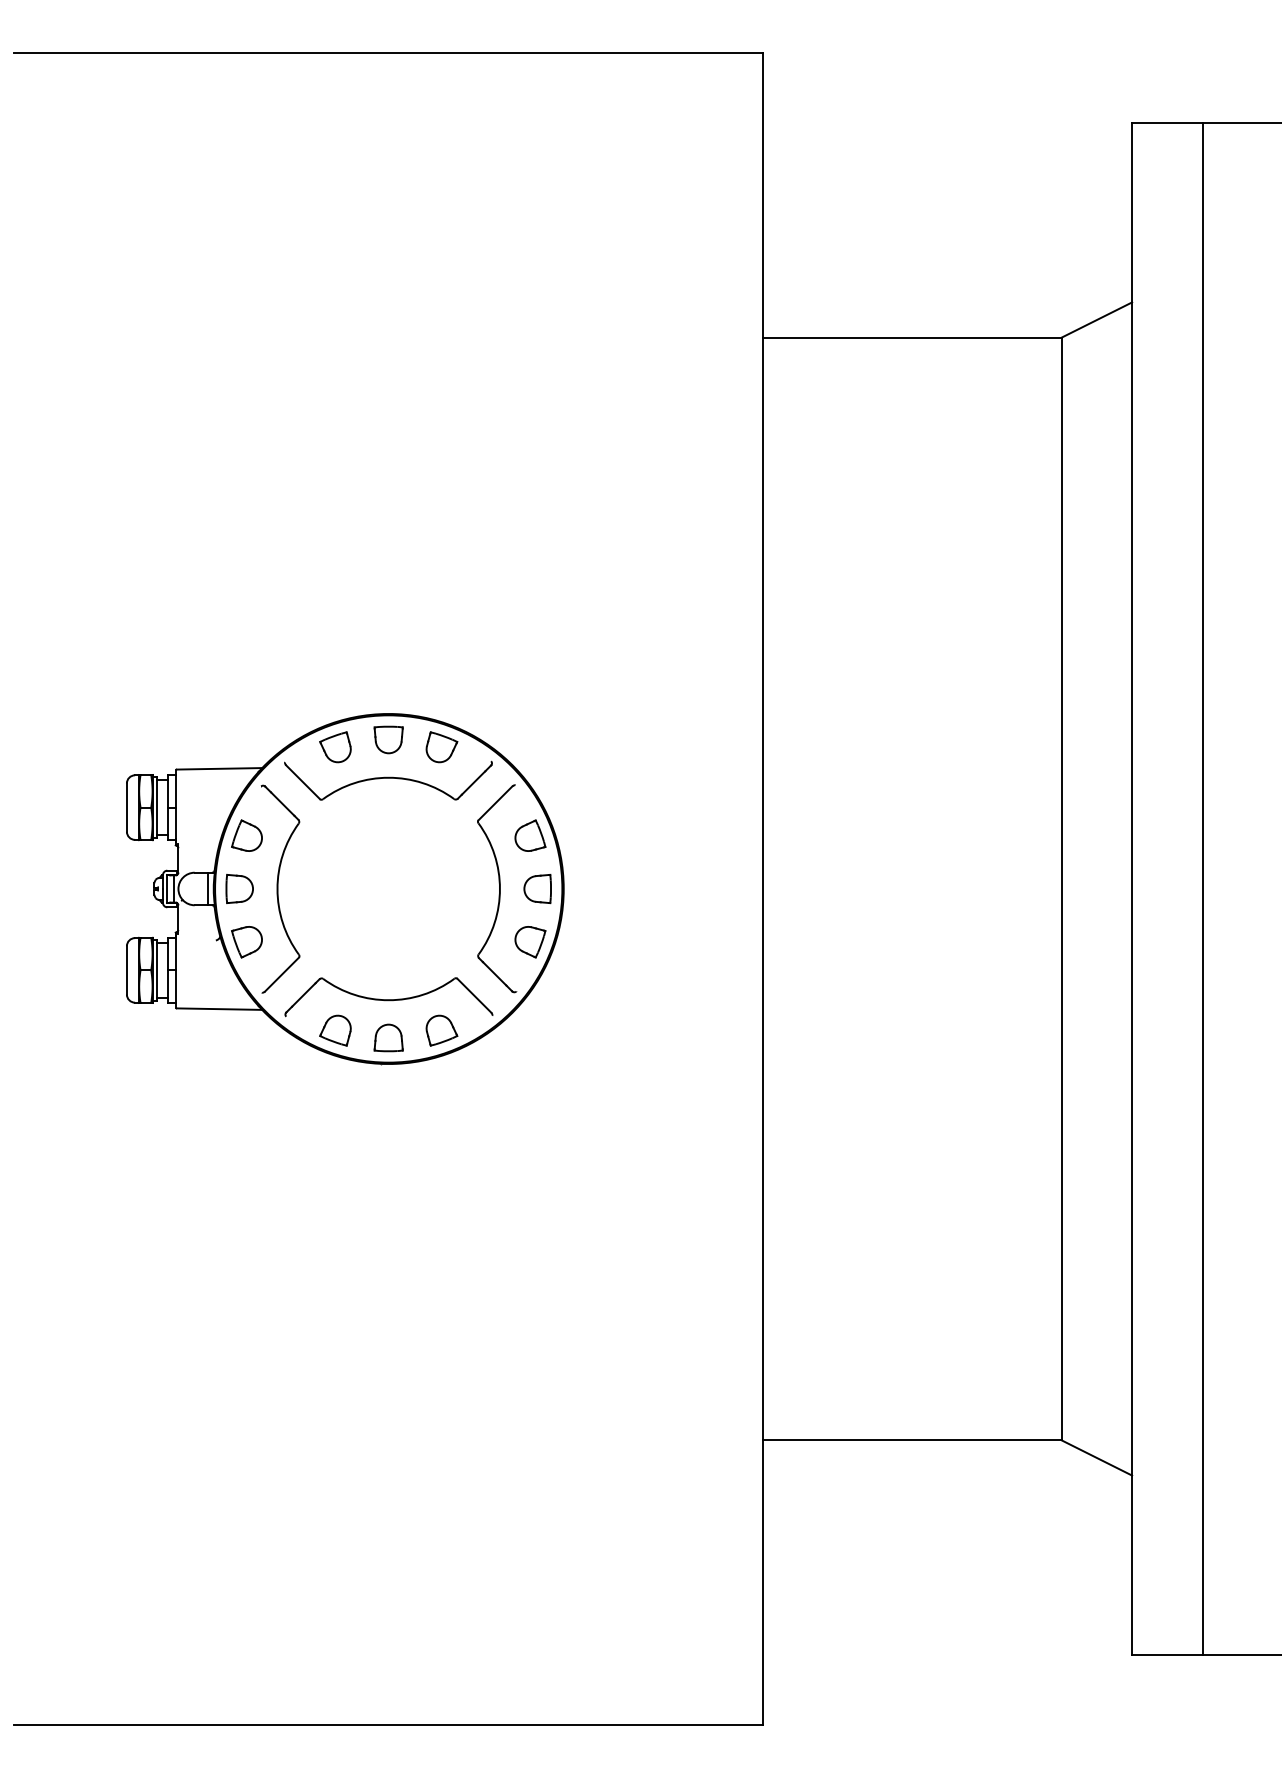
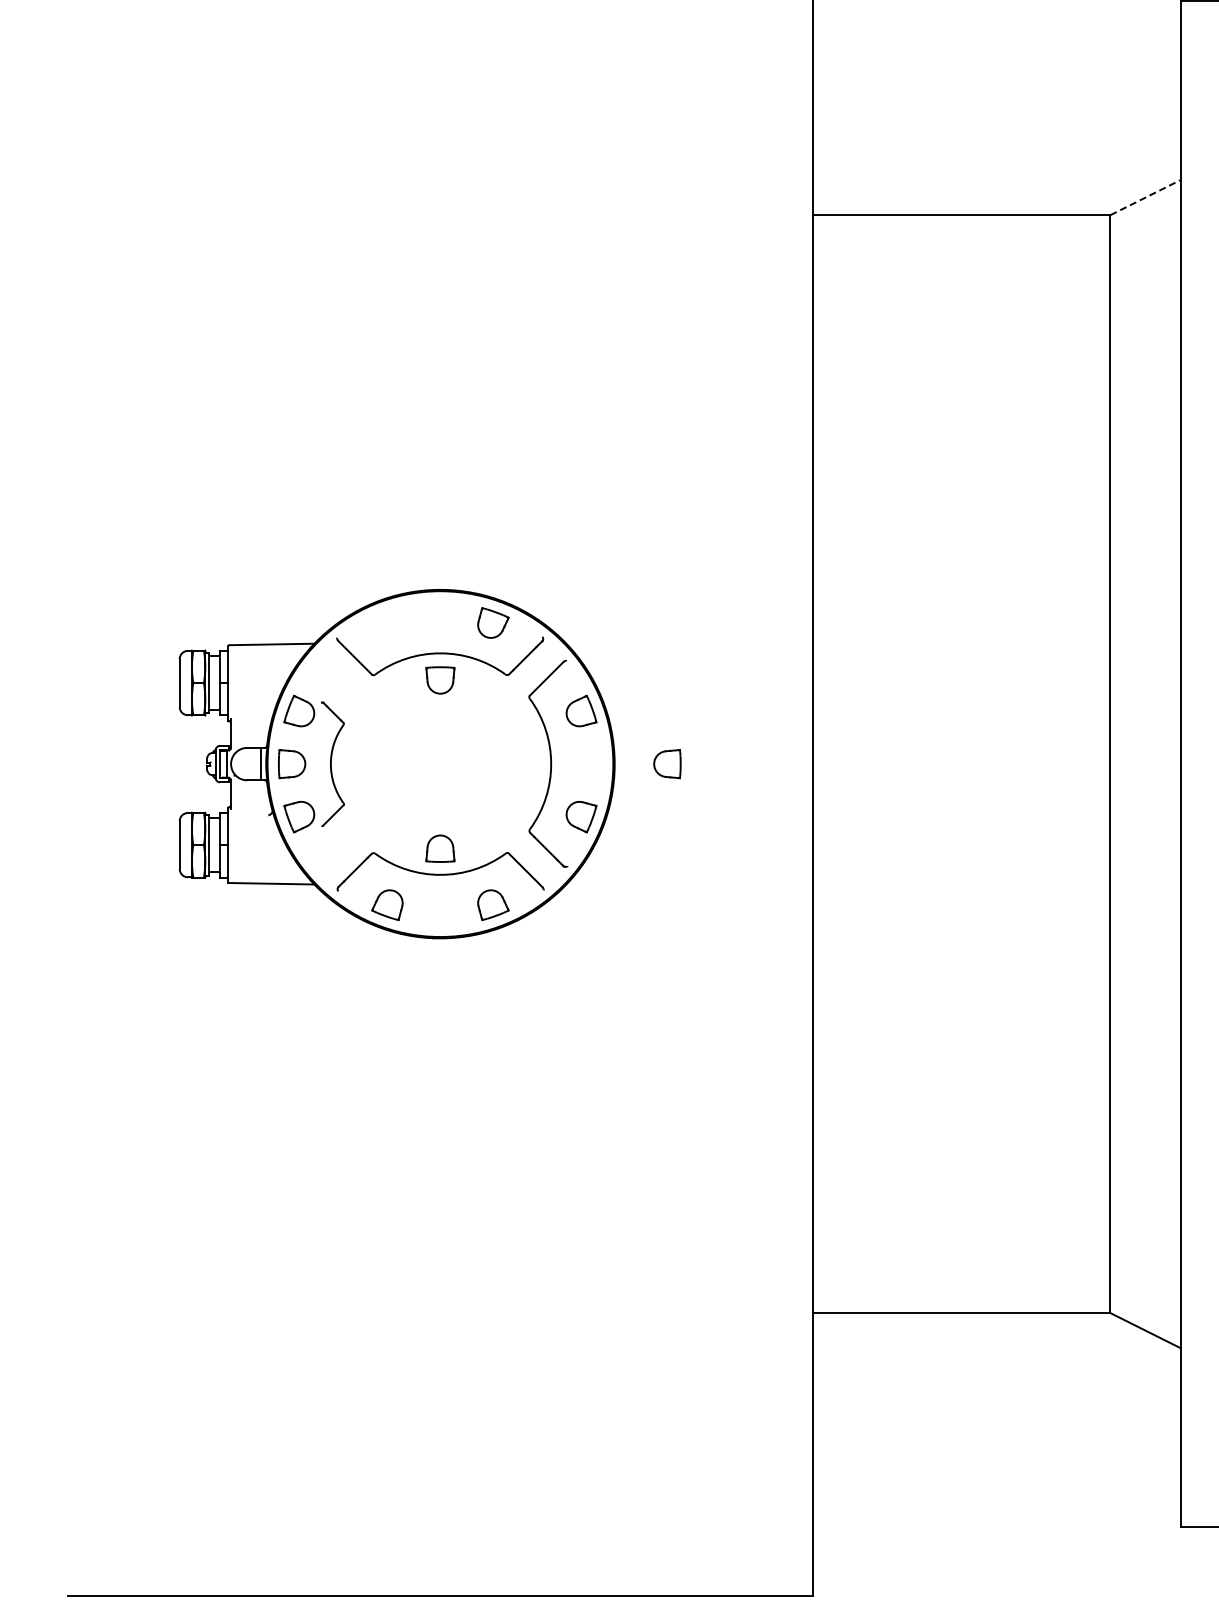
line: (1097, 319) -> (1146, 197), solid -> dashed
part: (388, 739) -> (440, 679), moved
part: (335, 747) -> (387, 623), removed
part: (280, 888) -> (332, 763), size x0.6
part: (537, 889) -> (667, 764), moved
part: (388, 1037) -> (440, 848), moved

